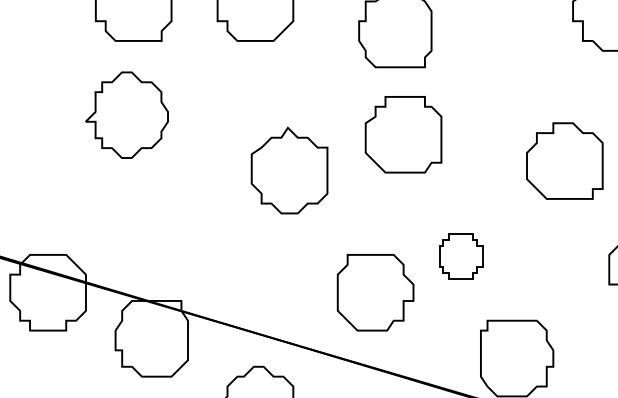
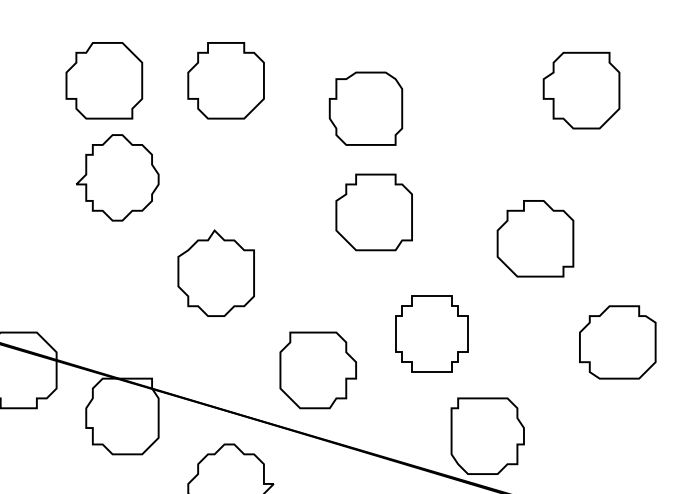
part: (126, 114) -> (117, 177), moved
part: (288, 169) -> (215, 272), moved
part: (460, 255) -> (431, 333), size x1.67
part: (374, 292) -> (317, 370), moved

